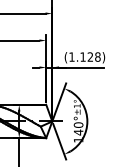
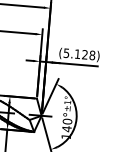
text: (71, 56) -> (66, 52), (1.128) -> (5.128)

